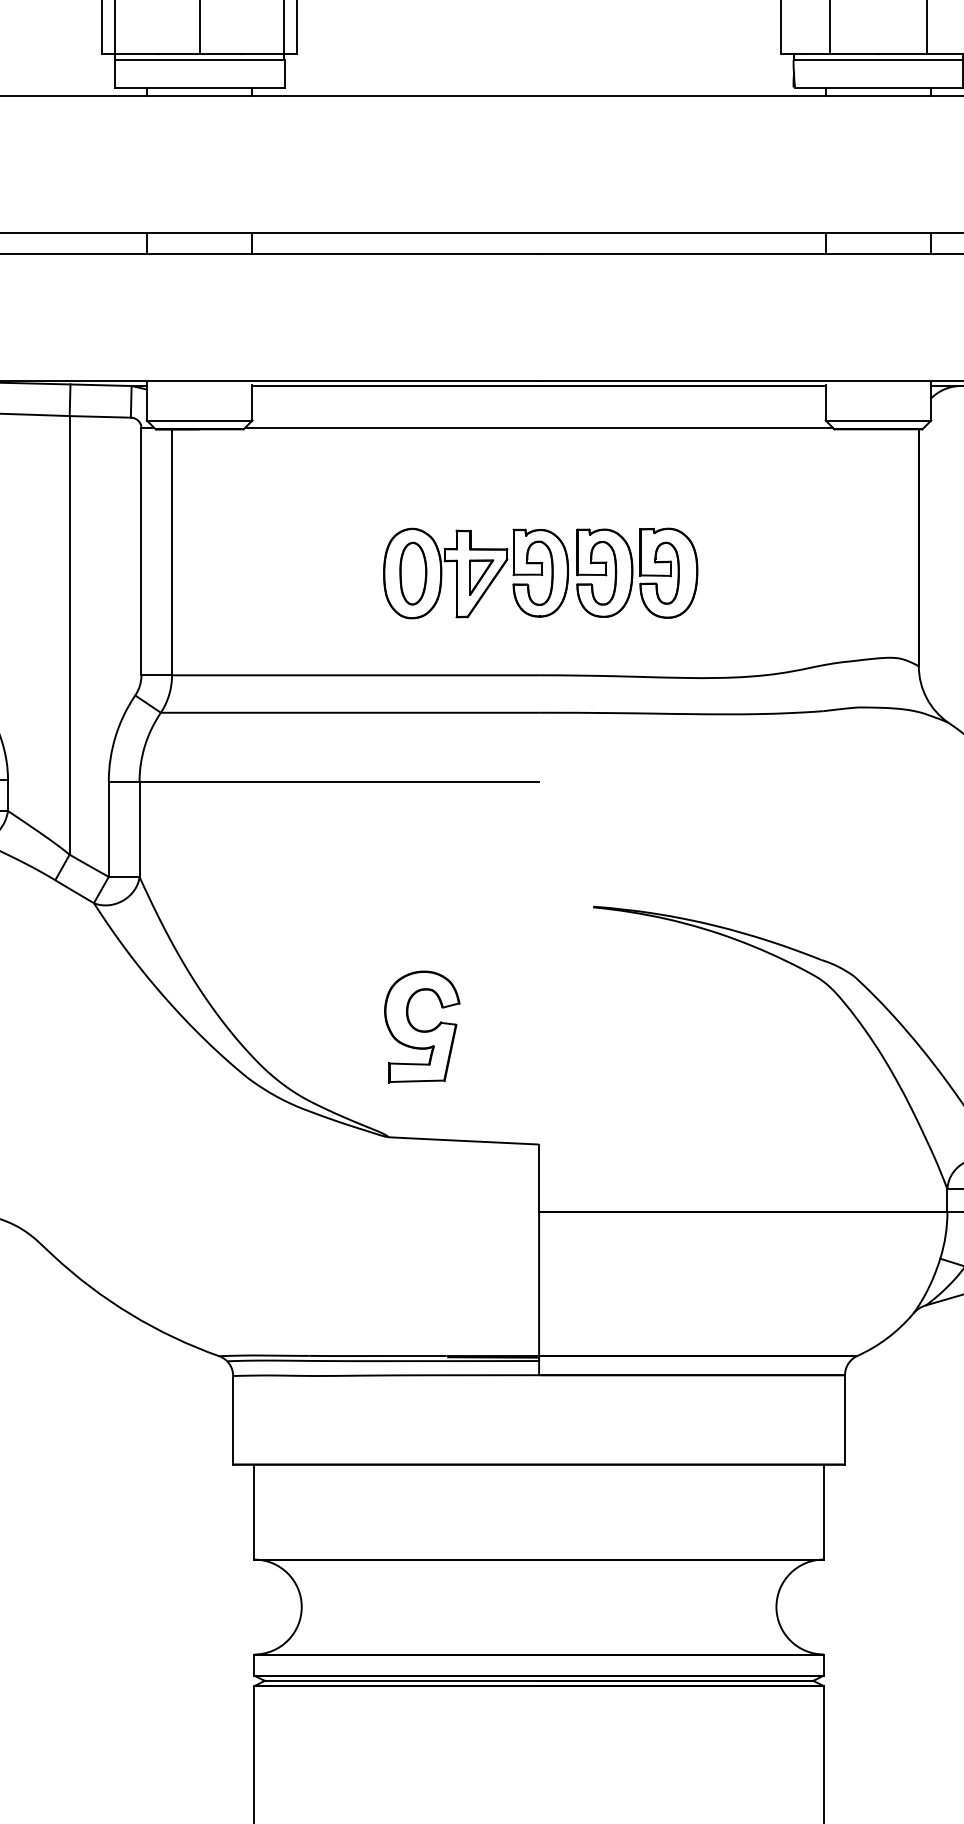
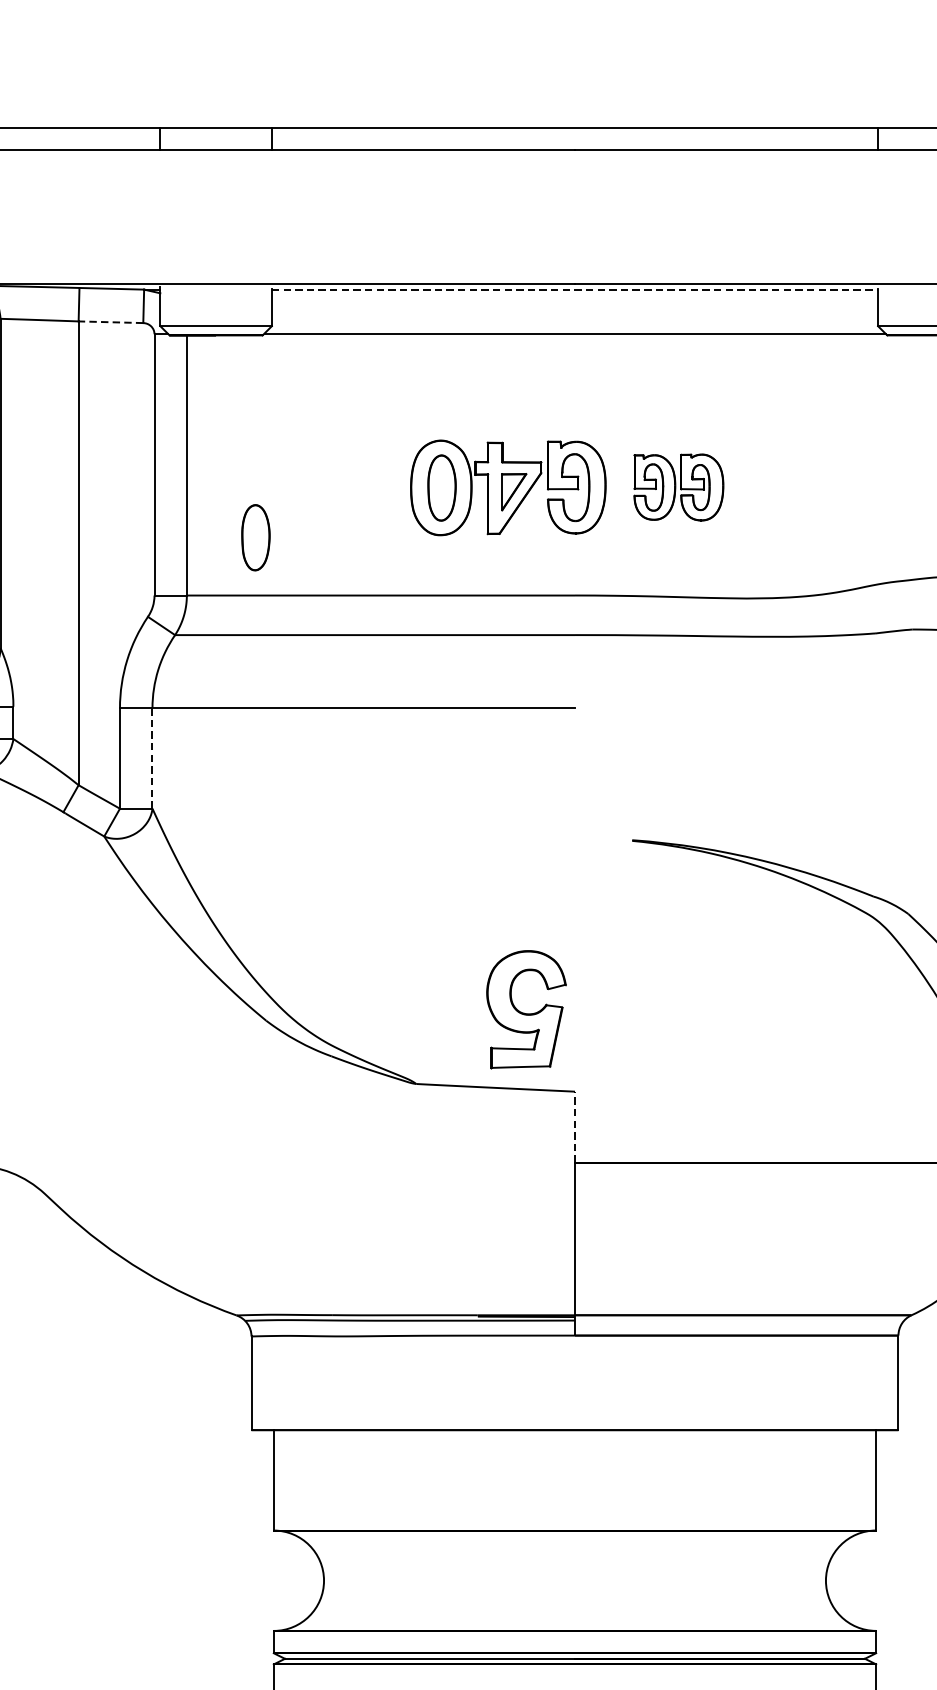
line: (539, 386) -> (575, 290), solid -> dashed
line: (100, 416) -> (111, 321), solid -> dashed
part: (637, 572) -> (679, 486), size x0.7
part: (237, 620) -> (256, 537), added
line: (139, 829) -> (152, 758), solid -> dashed
part: (422, 1026) -> (526, 1009), moved
line: (539, 1178) -> (575, 1127), solid -> dashed

